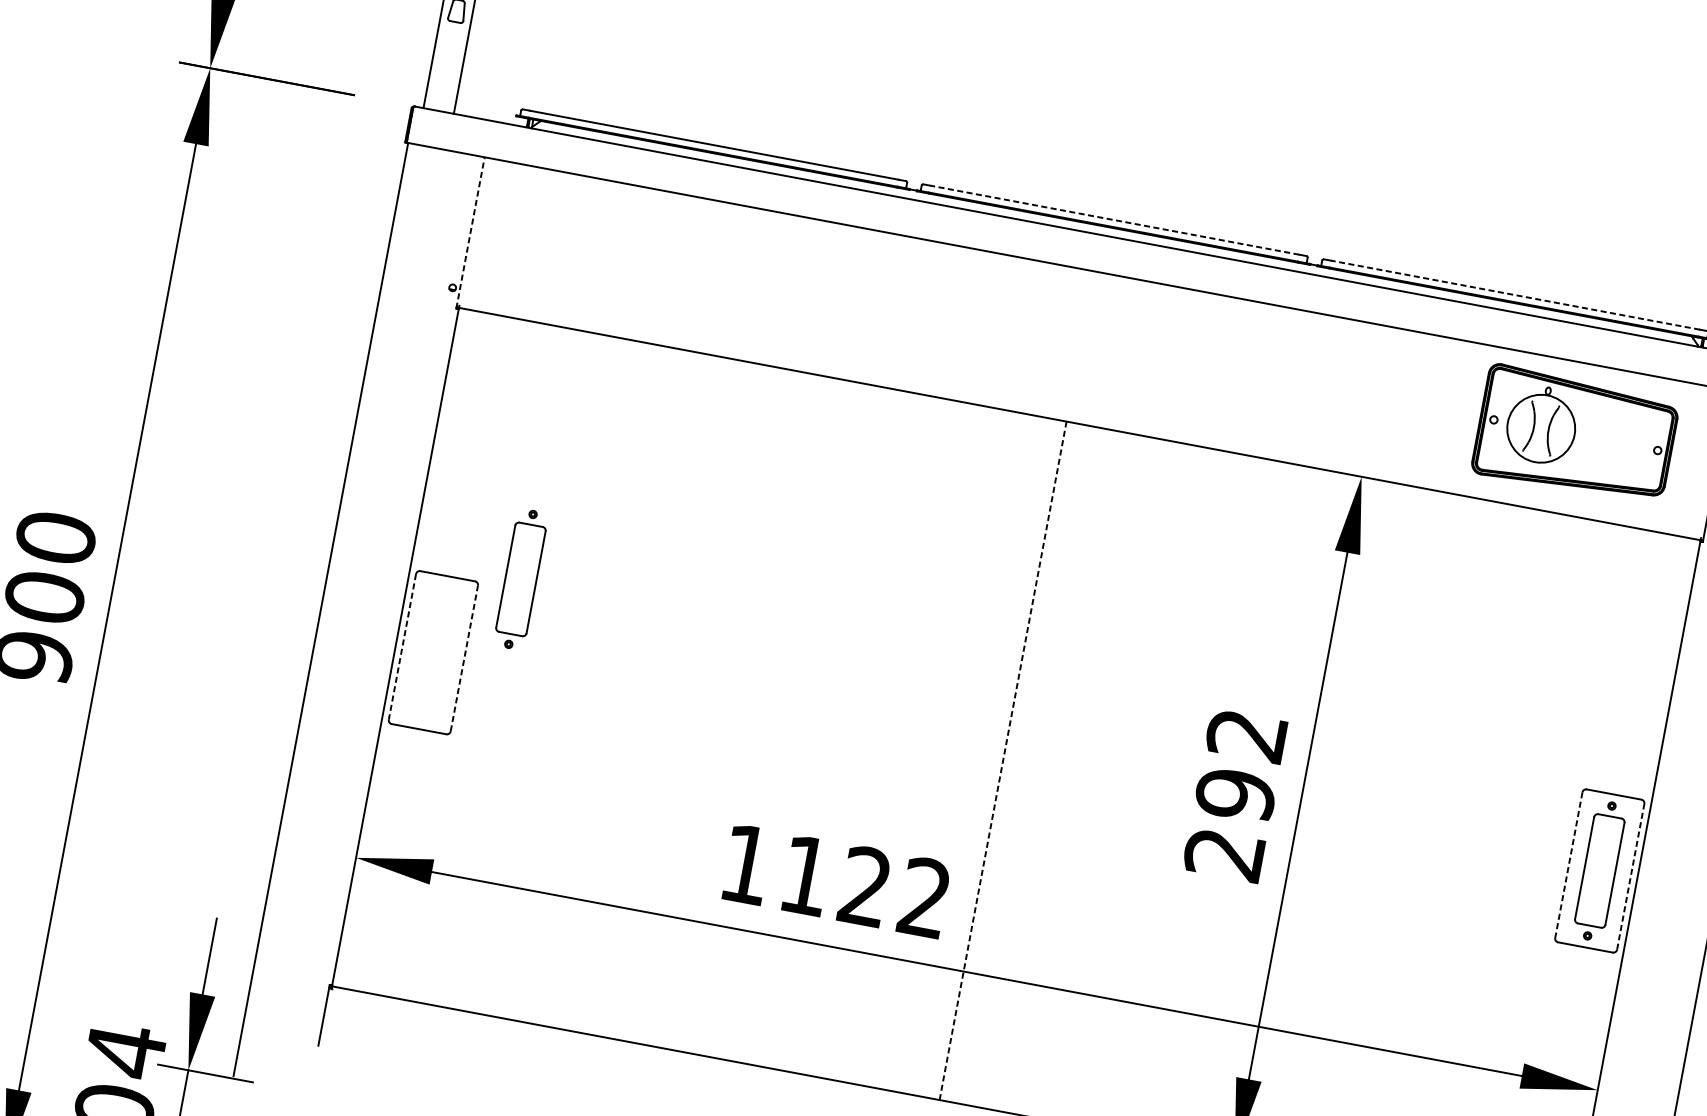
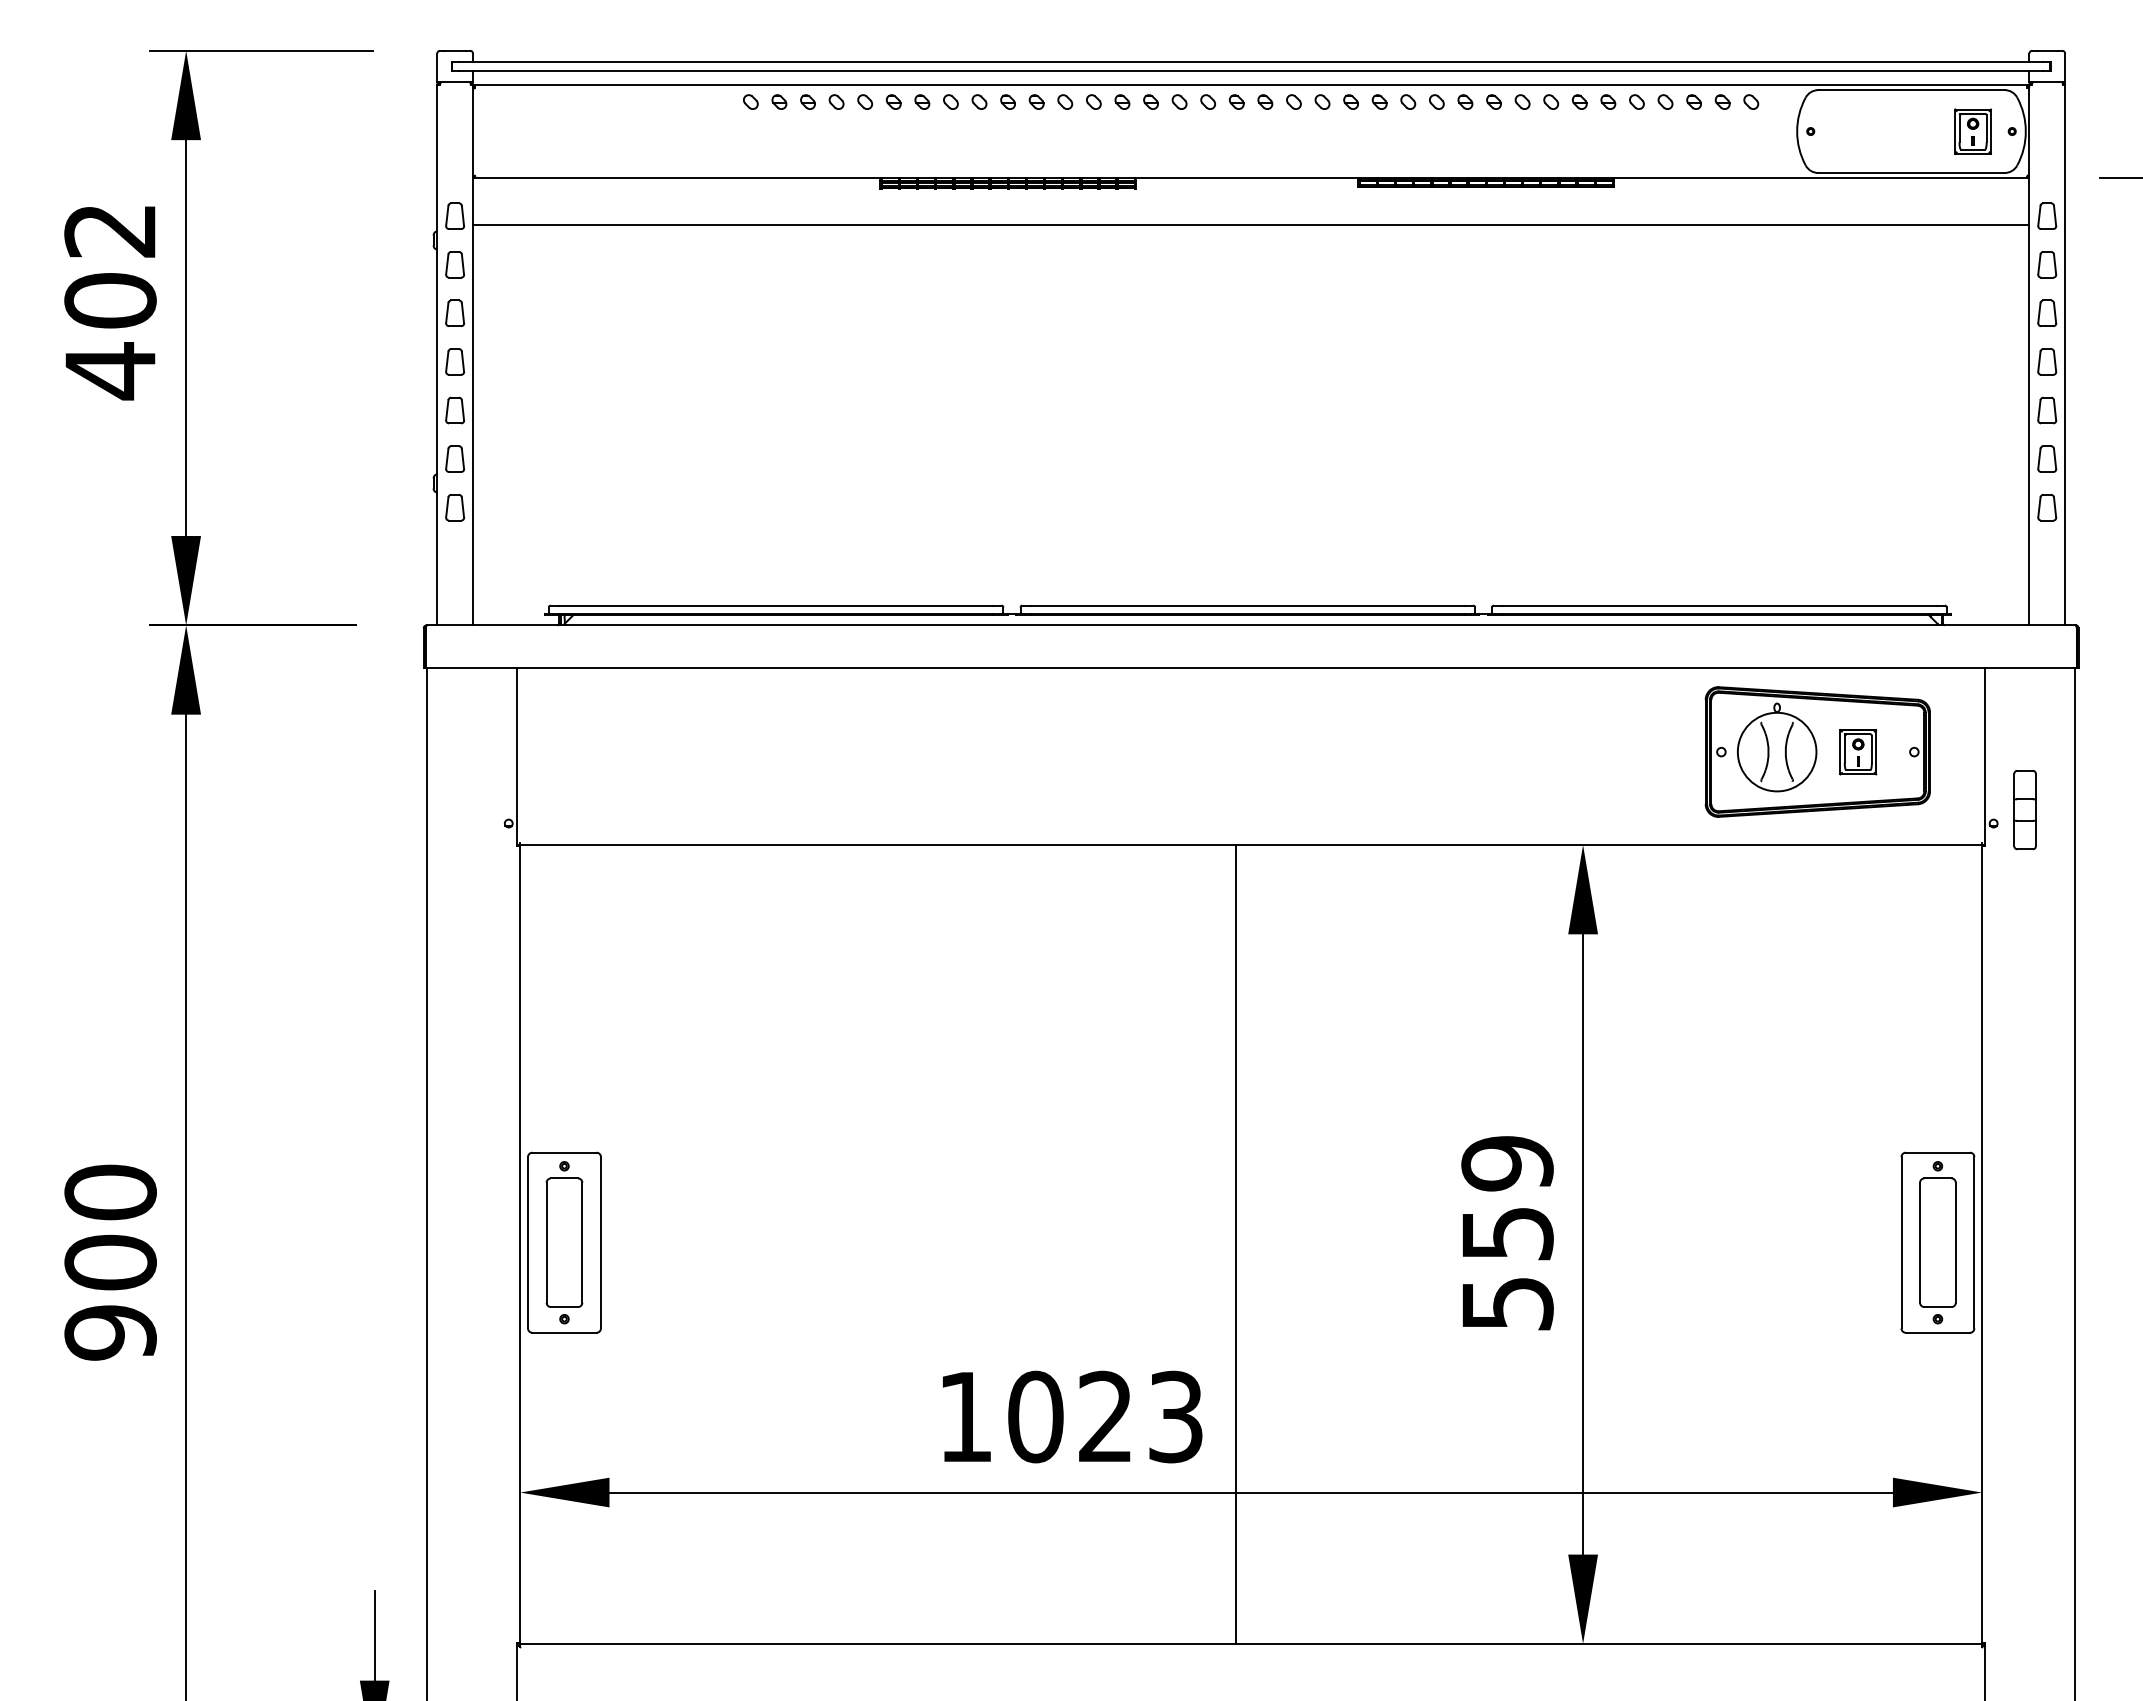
line: (1114, 220) -> (1247, 605), dashed -> solid
line: (470, 232) -> (517, 756), dashed -> solid
line: (1514, 294) -> (1718, 605), dashed -> solid
part: (1610, 442) -> (1858, 752), added
part: (521, 579) -> (564, 1242), moved
line: (402, 646) -> (528, 1242), dashed -> solid
line: (464, 658) -> (600, 1242), dashed -> solid
line: (1003, 759) -> (1235, 1243), dashed -> solid
text: (1235, 794) -> (1507, 1233), 292 -> 559
line: (1568, 864) -> (1901, 1242), dashed -> solid
line: (1630, 876) -> (1974, 1242), dashed -> solid
text: (865, 886) -> (1105, 1416), 1122 -> 1023

